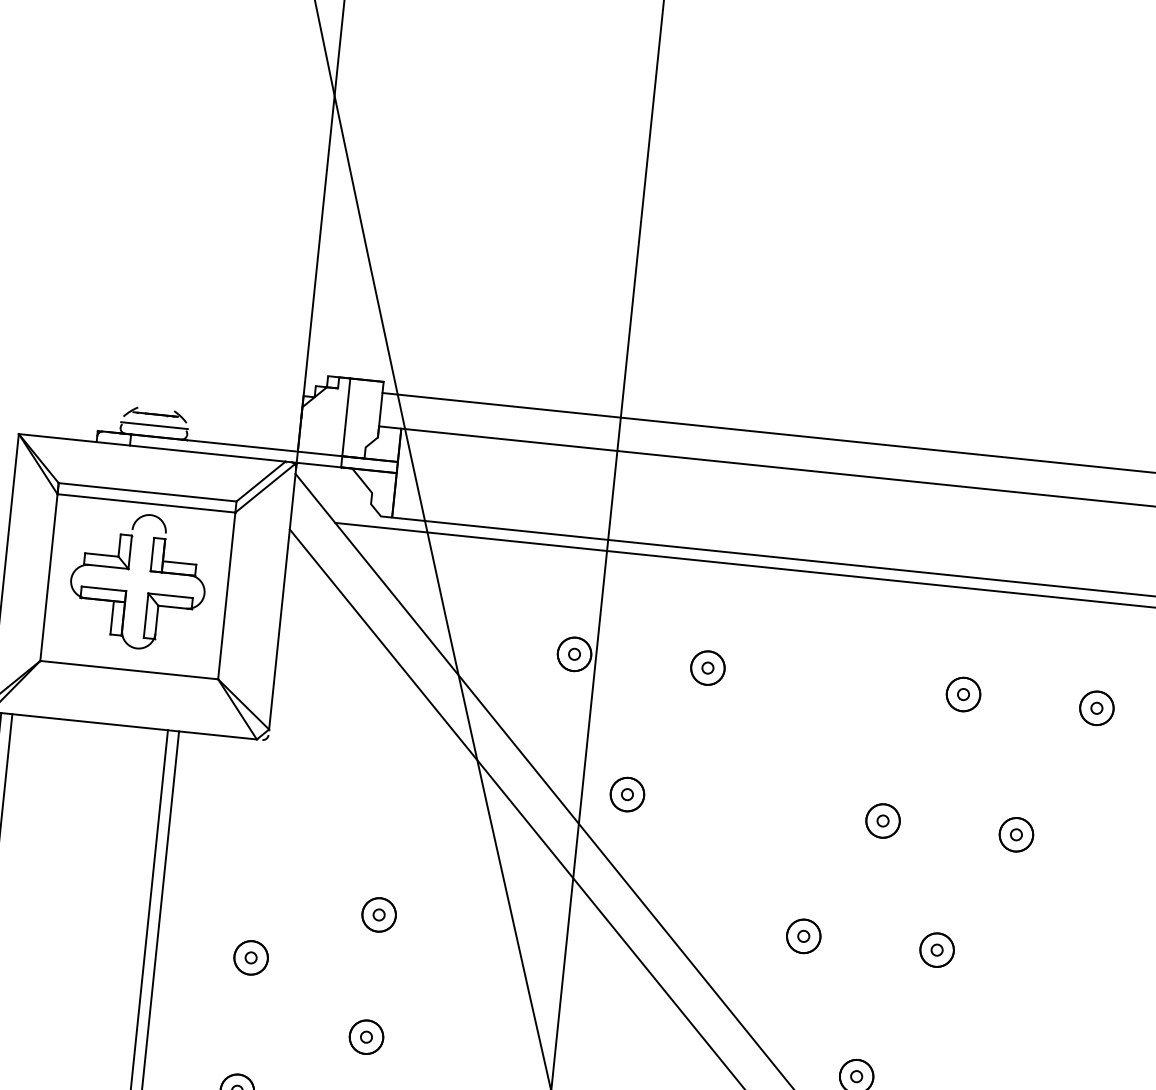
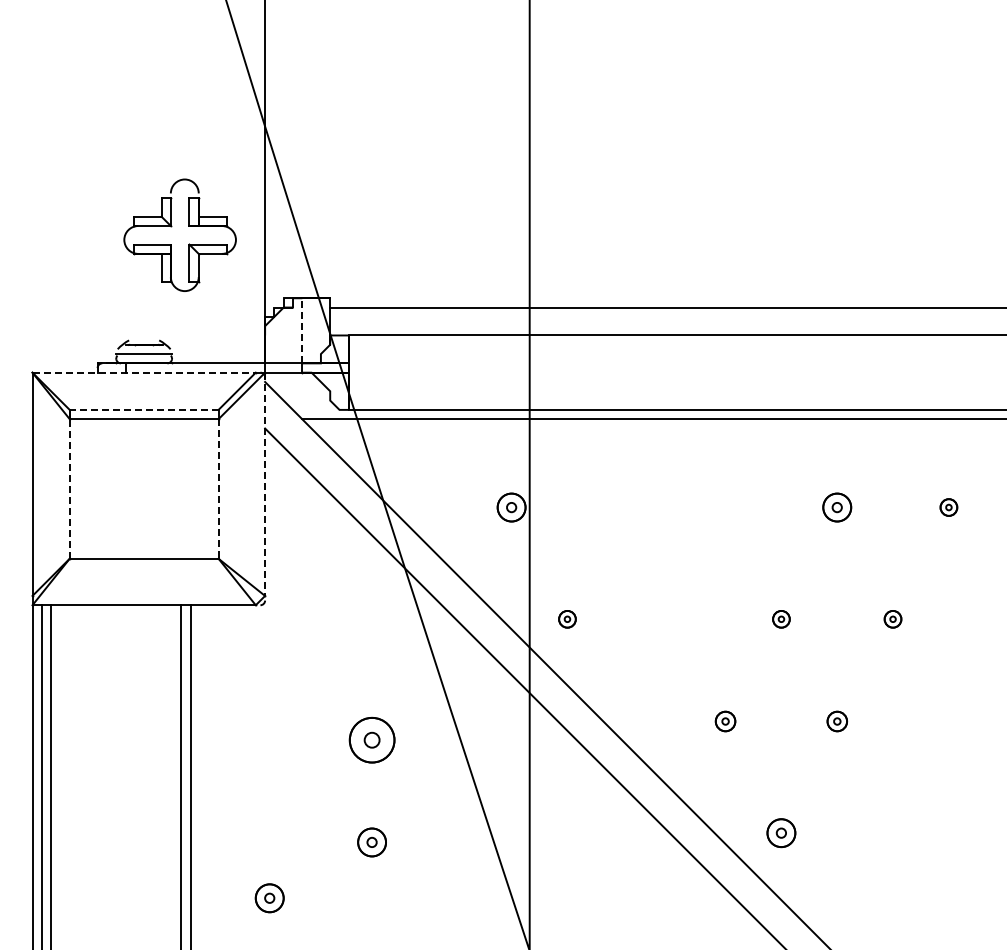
line: (346, 417) -> (302, 330), solid -> dashed
line: (152, 447) -> (144, 372), solid -> dashed
line: (146, 491) -> (143, 409), solid -> dashed
part: (130, 569) -> (172, 226), moved
line: (48, 576) -> (69, 488), solid -> dashed
line: (226, 595) -> (218, 488), solid -> dashed
line: (283, 596) -> (265, 484), solid -> dashed
part: (708, 668) -> (623, 507), removed
part: (1096, 708) -> (948, 507), size x0.6
part: (627, 794) -> (567, 619), size x0.6
part: (883, 821) -> (781, 619), size x0.6
part: (1015, 835) -> (892, 619), size x0.6
part: (378, 914) -> (371, 739), size x1.6
part: (803, 936) -> (725, 721), size x0.7
part: (937, 950) -> (837, 721), size x0.7
part: (250, 957) -> (269, 786), removed

